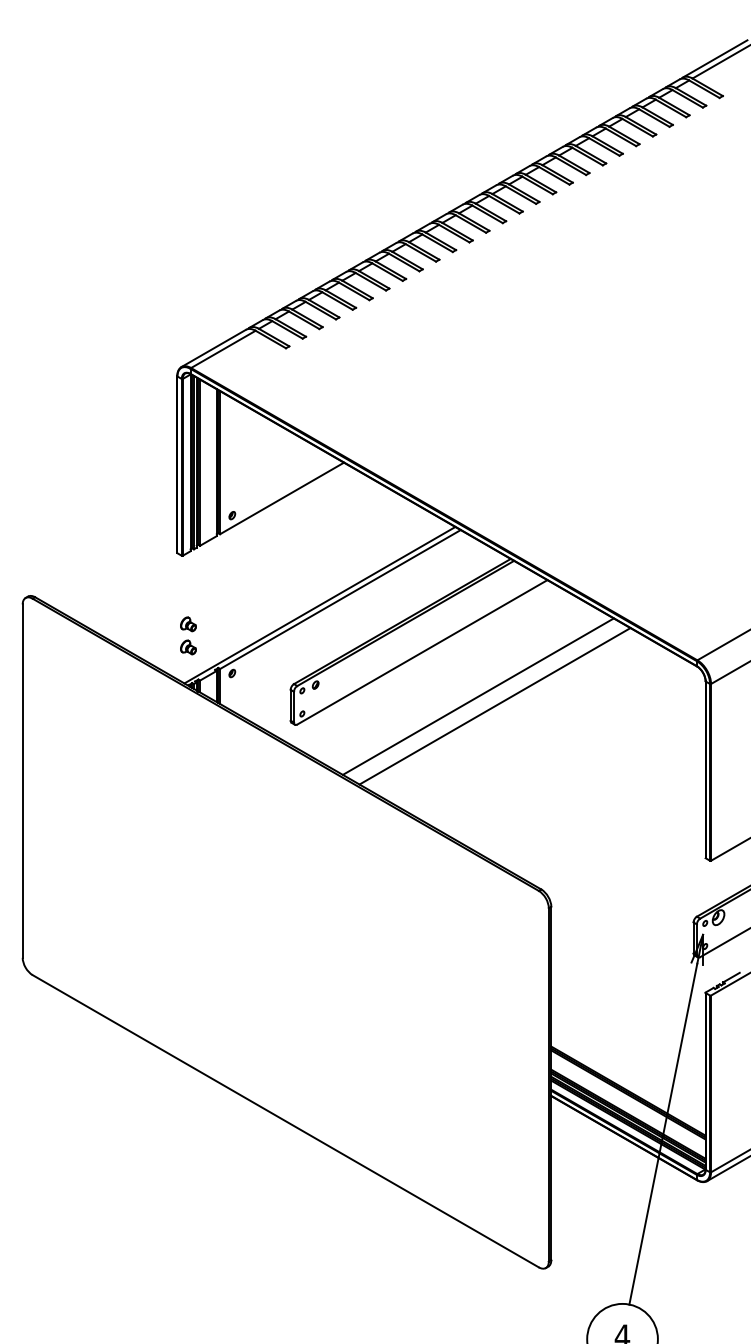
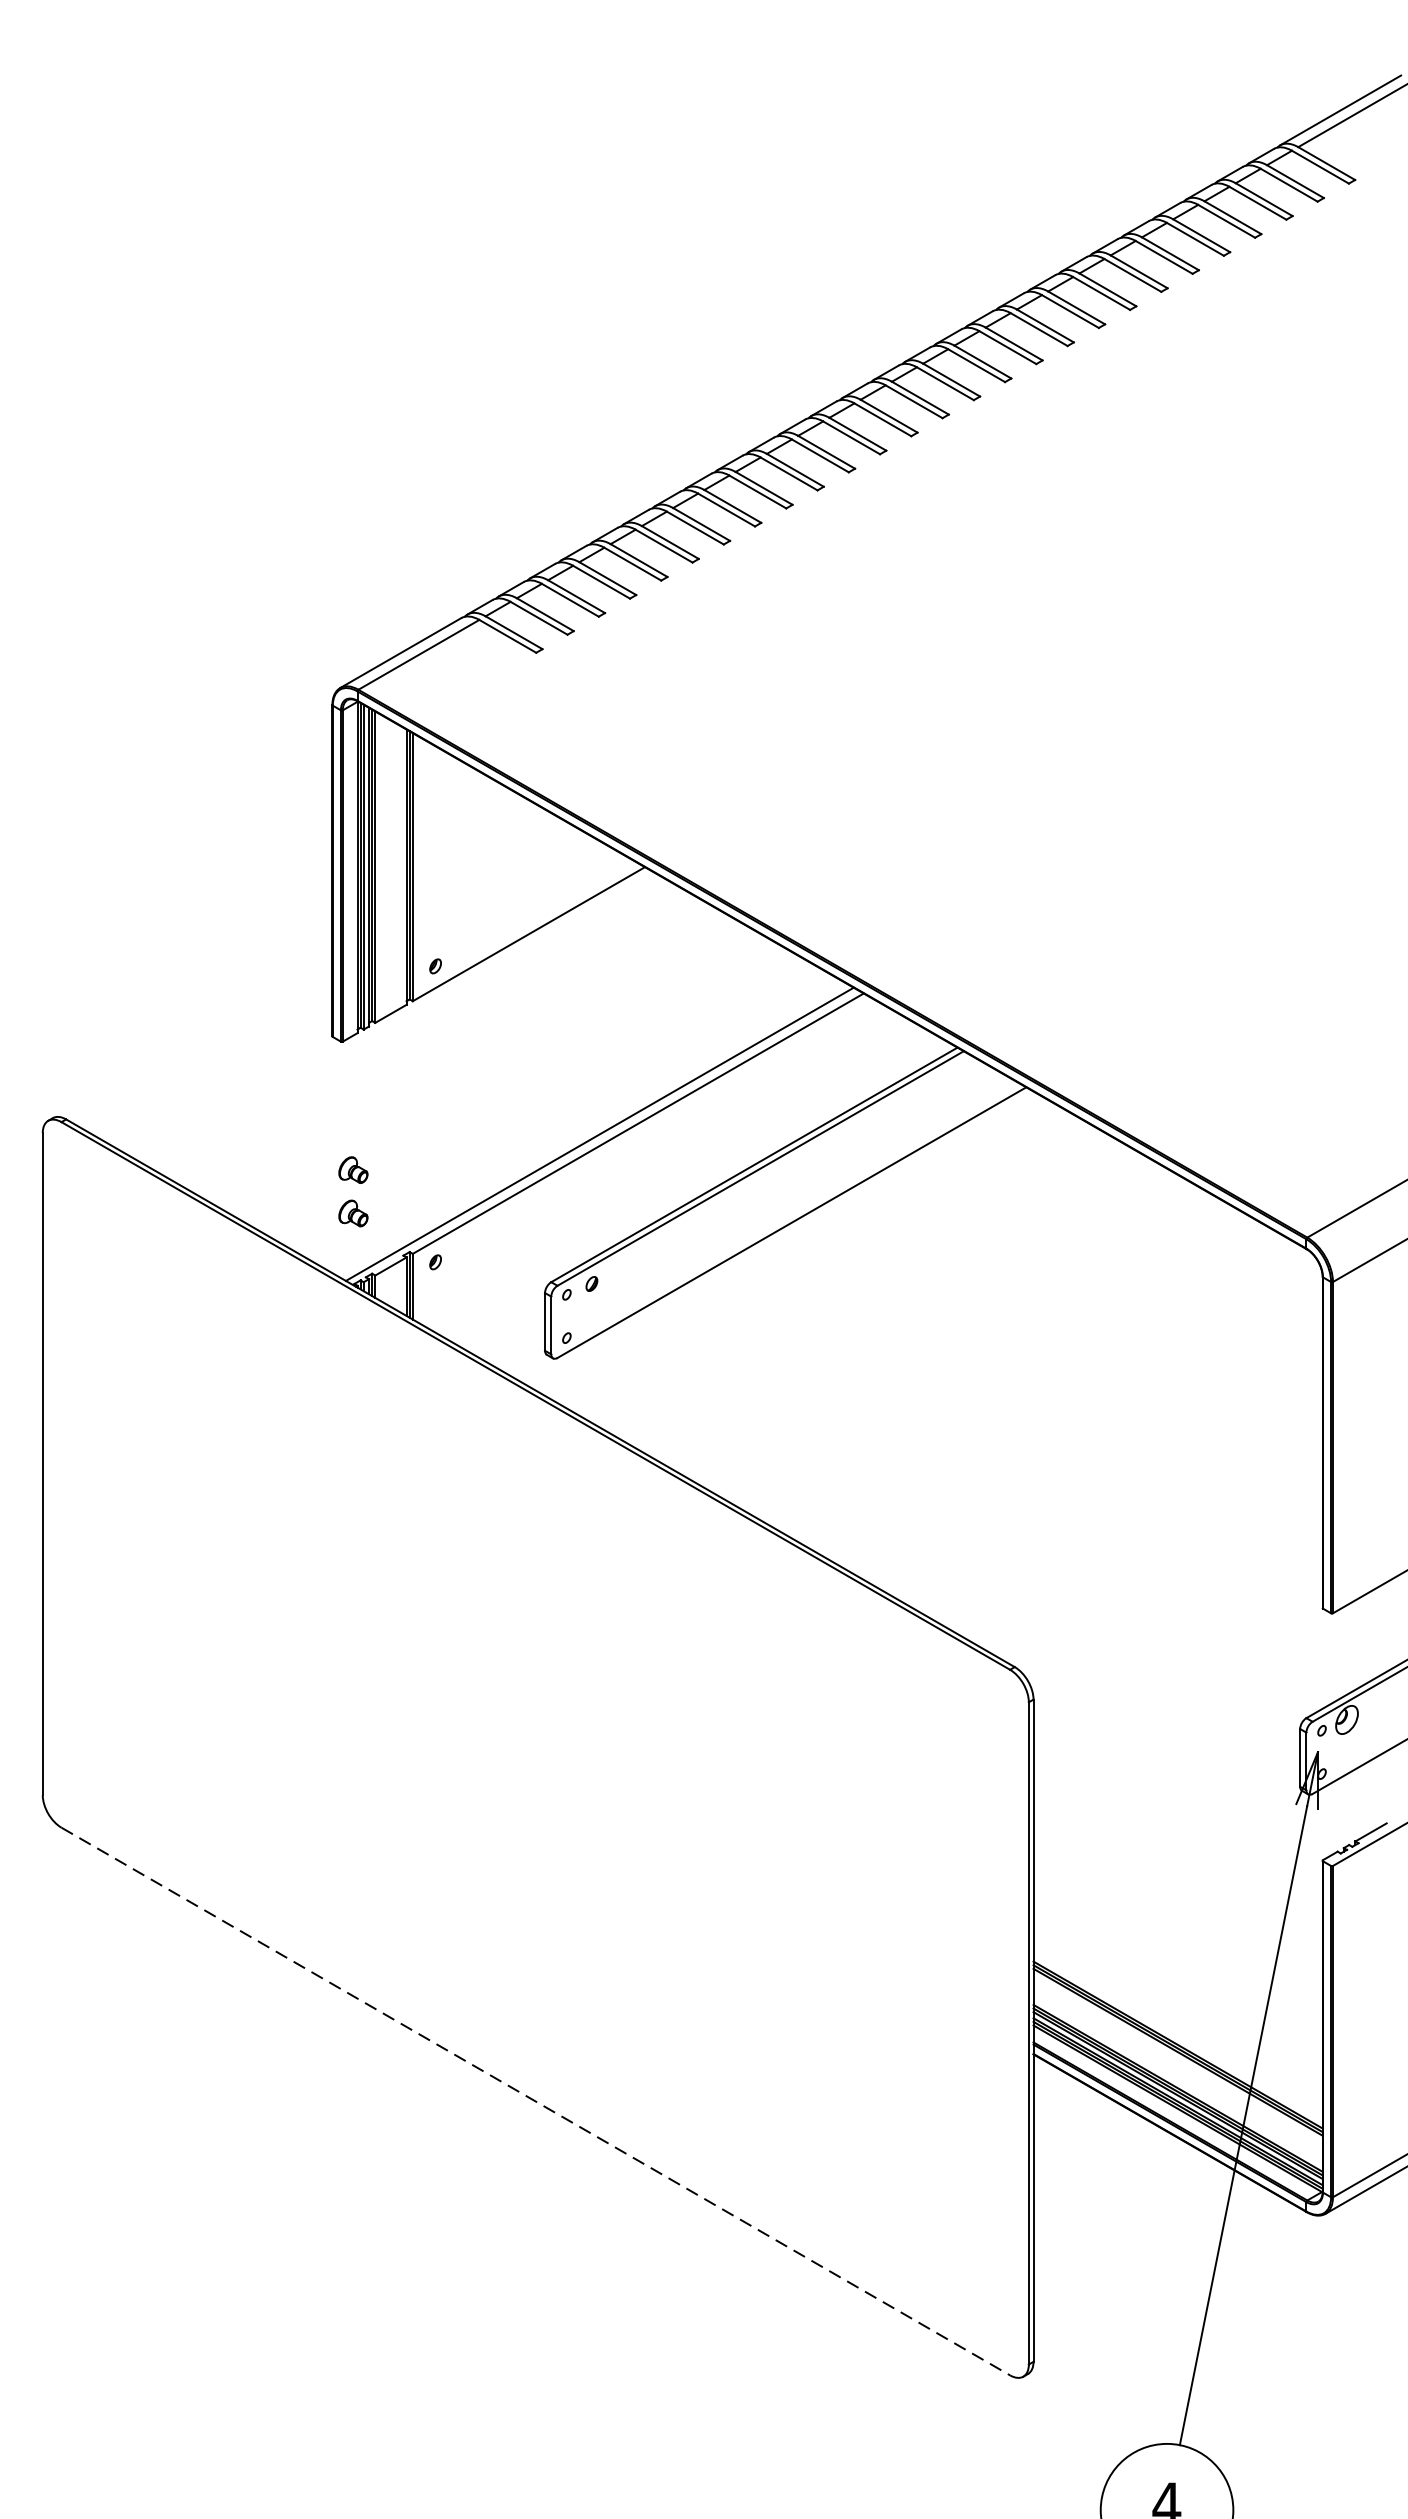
line: (477, 696) -> (895, 1305), removed
line: (494, 706) -> (927, 1324), removed
line: (286, 1121) -> (537, 2101), solid -> dashed

